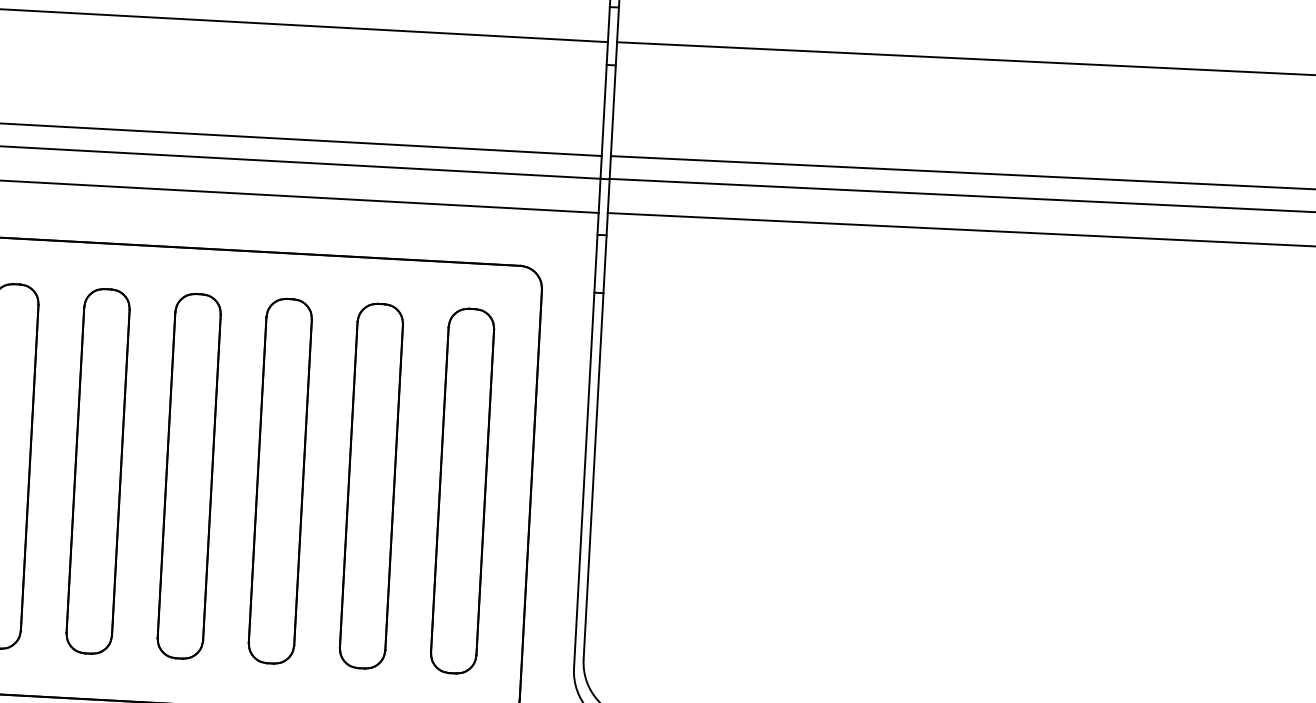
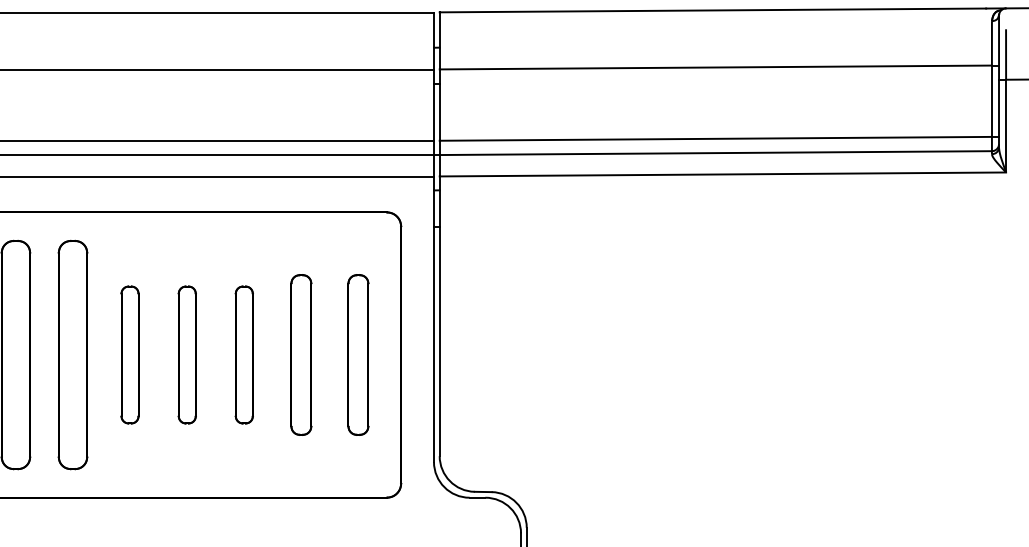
part: (97, 470) -> (129, 354), size x0.6
part: (189, 475) -> (187, 354), size x0.6
part: (280, 480) -> (244, 354), size x0.6
part: (371, 485) -> (301, 354), size x0.7
part: (462, 490) -> (358, 354), size x0.7

